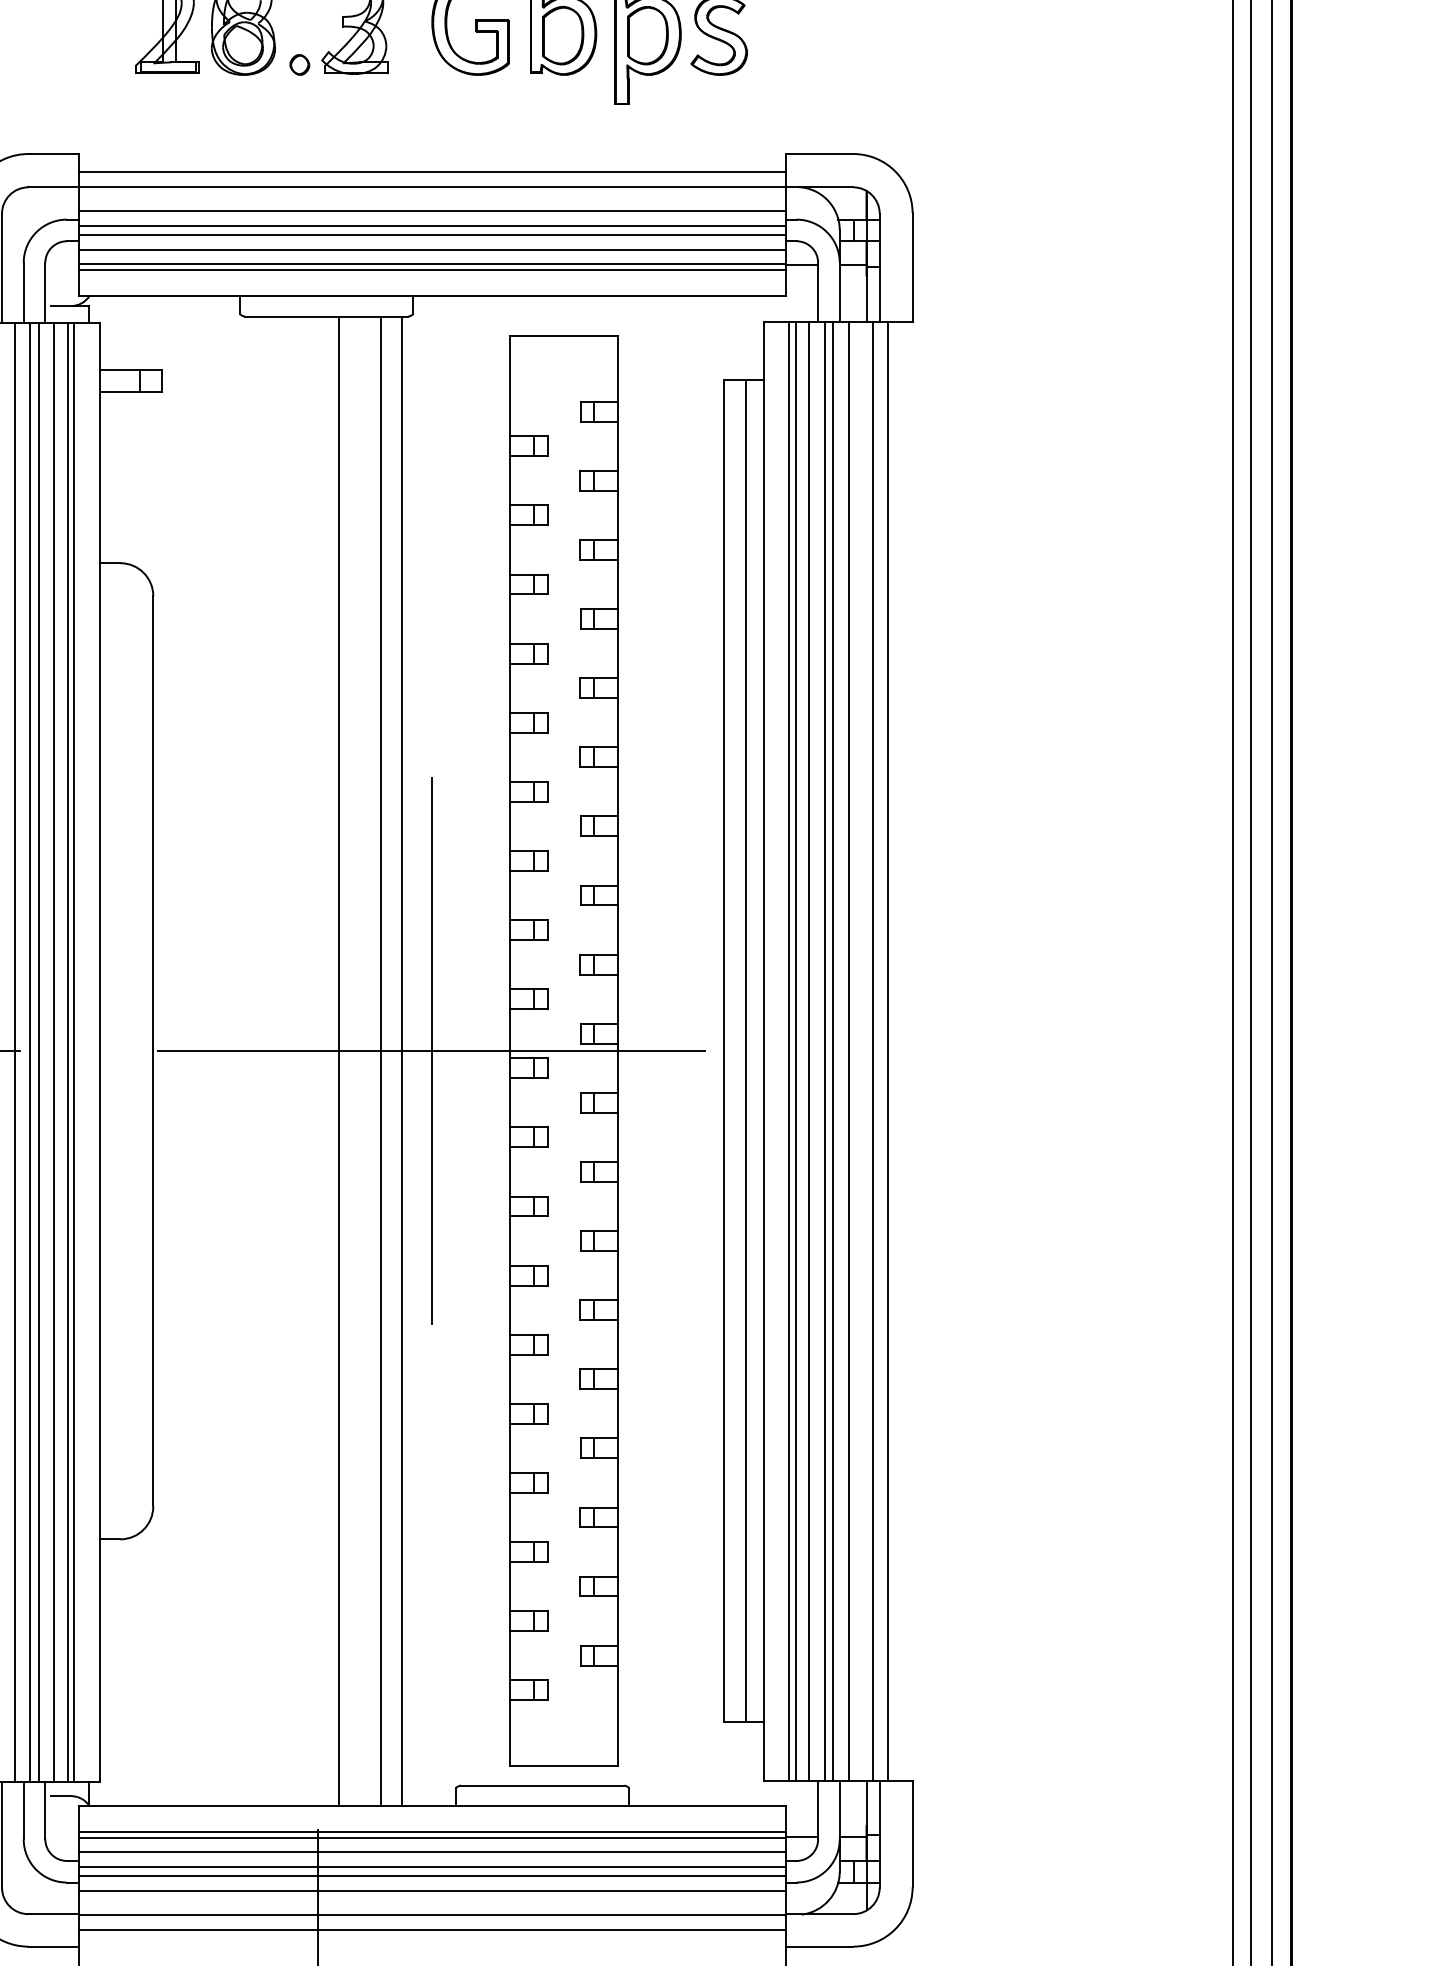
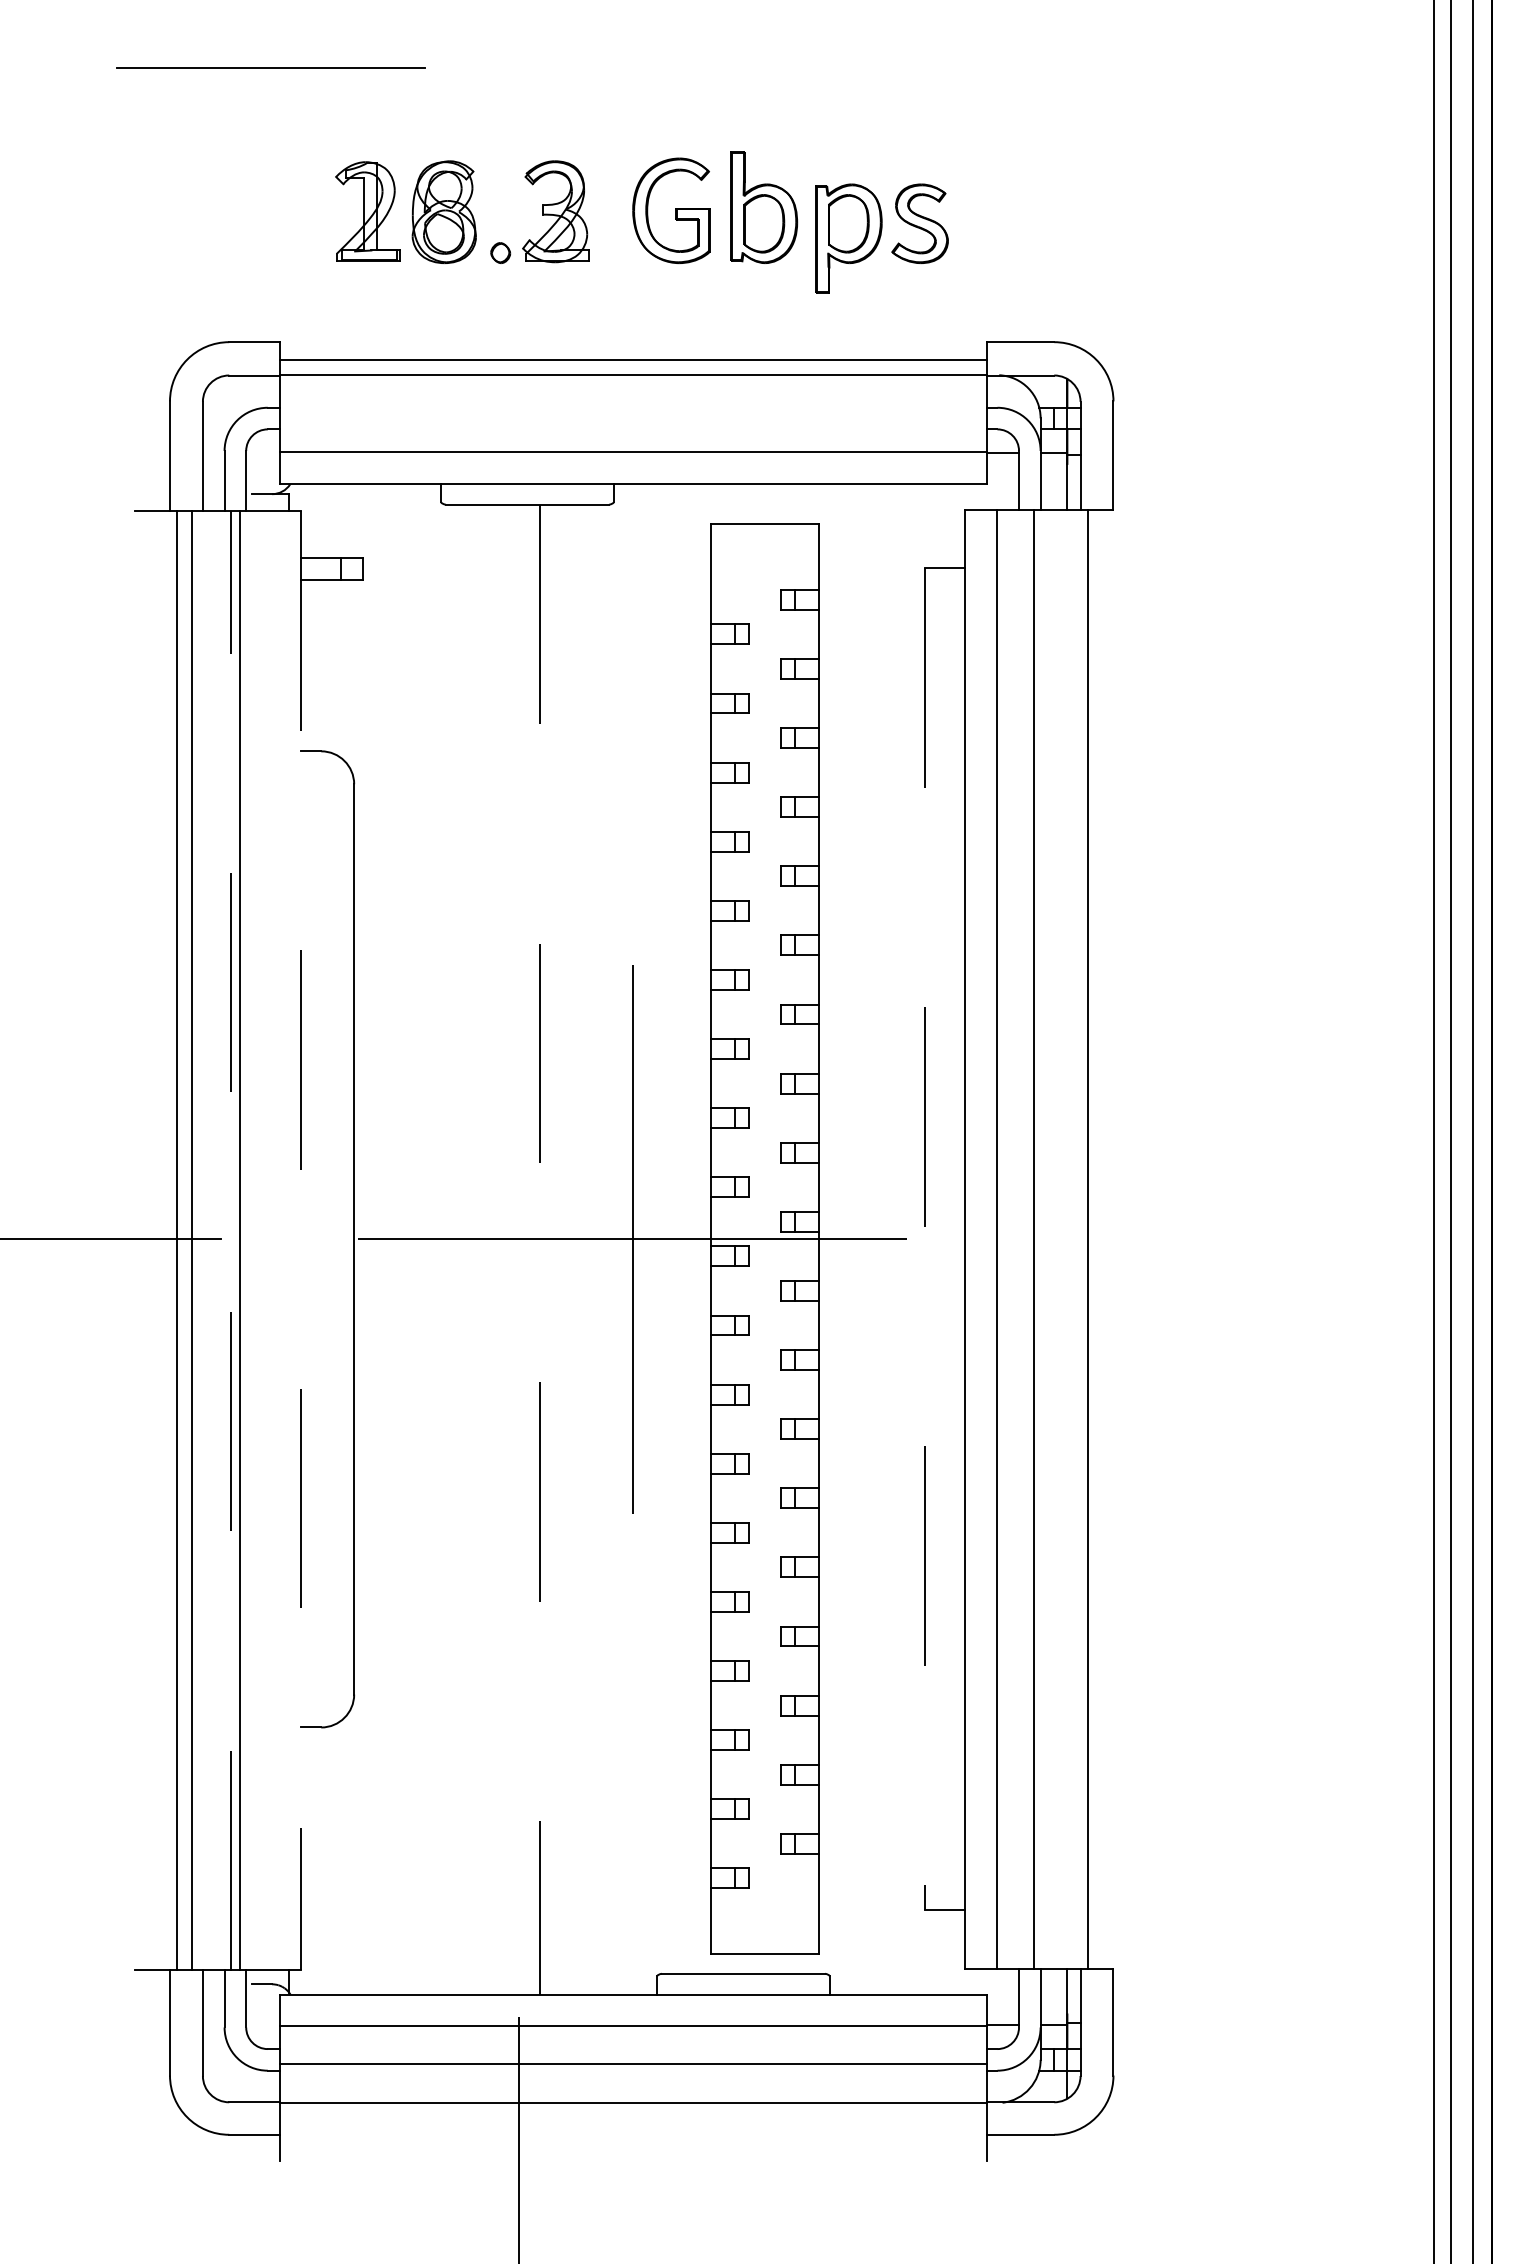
line: (431, 211) -> (632, 399), removed
line: (431, 226) -> (632, 414), removed
line: (431, 235) -> (632, 423), removed
line: (431, 250) -> (632, 438), removed
line: (431, 270) -> (632, 458), removed
line: (745, 1050) -> (946, 1238), removed
line: (789, 1050) -> (990, 1238), removed
line: (809, 1050) -> (1010, 1238), removed
line: (824, 1050) -> (1025, 1238), removed
line: (848, 1050) -> (1049, 1238), removed
line: (872, 1050) -> (1073, 1238), removed
line: (723, 1051) -> (924, 1239), solid -> dashed
line: (14, 1052) -> (215, 1240), removed
line: (30, 1052) -> (231, 1240), solid -> dashed
line: (54, 1052) -> (255, 1240), removed
line: (68, 1052) -> (269, 1240), removed
line: (74, 1052) -> (275, 1240), removed
line: (99, 1053) -> (300, 1241), solid -> dashed
line: (339, 1061) -> (540, 1249), solid -> dashed
line: (380, 1061) -> (581, 1249), removed
line: (402, 1061) -> (603, 1249), removed
line: (431, 1832) -> (632, 2020), removed
line: (431, 1852) -> (632, 2040), removed
line: (431, 1867) -> (632, 2055), removed
line: (431, 1891) -> (632, 2079), removed
line: (431, 1930) -> (632, 2118), removed

